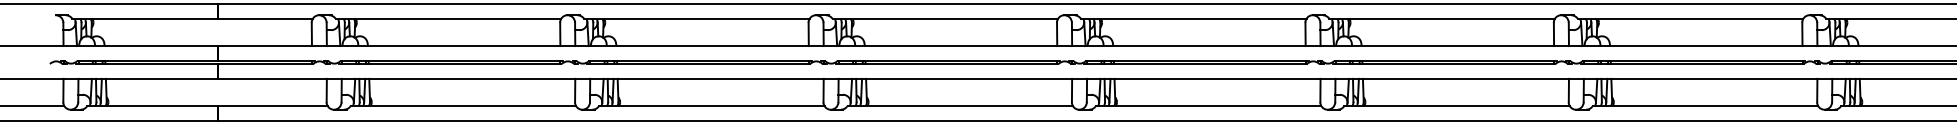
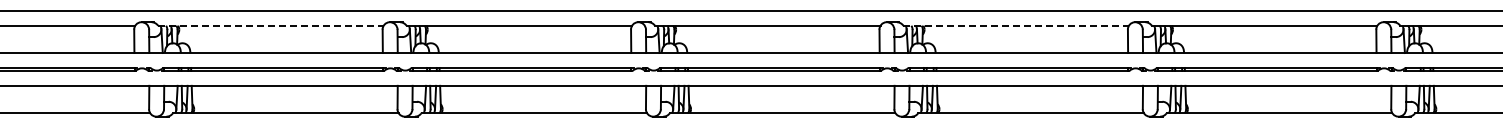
line: (696, 18) -> (270, 25), solid -> dashed
line: (1442, 18) -> (1016, 25), solid -> dashed

